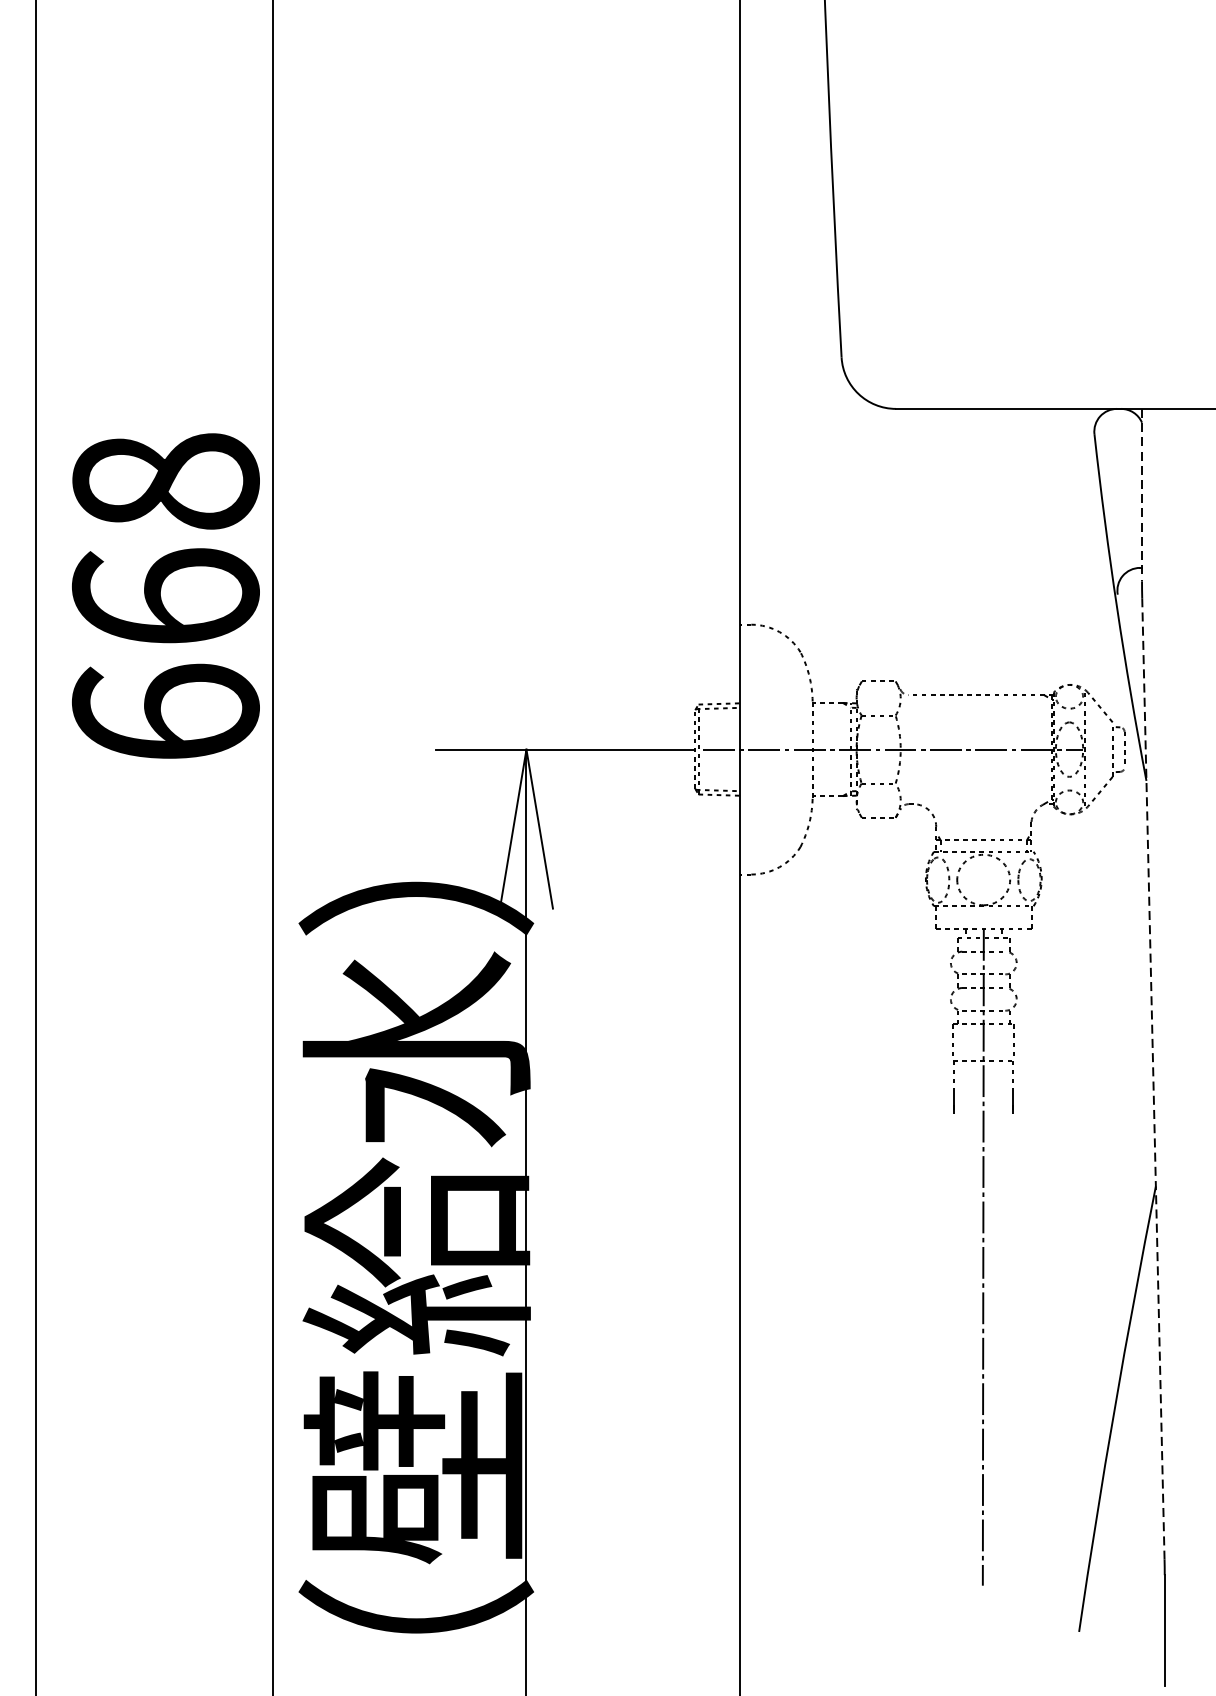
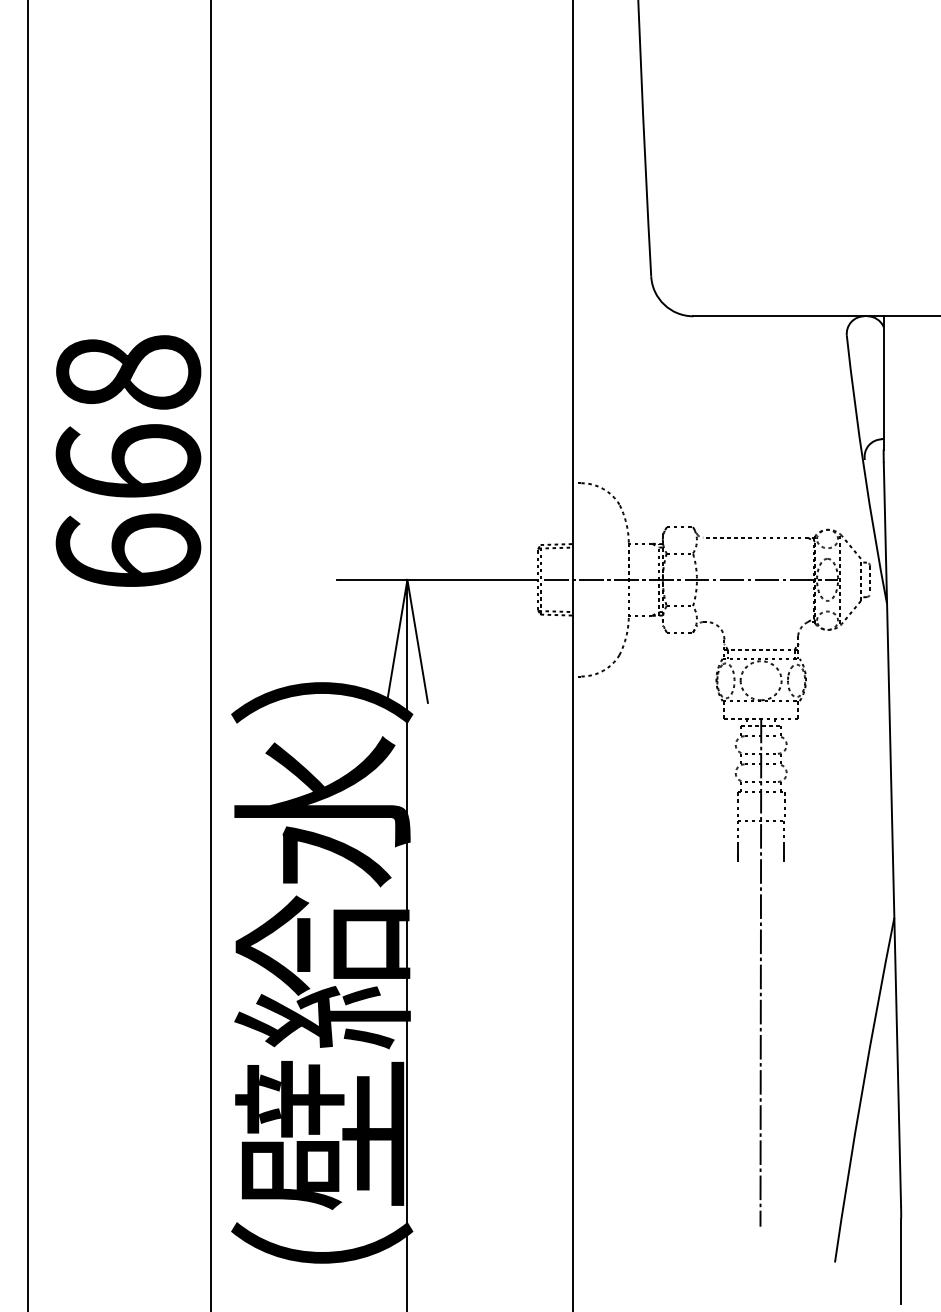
line: (1141, 494) -> (883, 382), dashed -> solid
line: (1153, 1078) -> (892, 834), dashed -> solid

